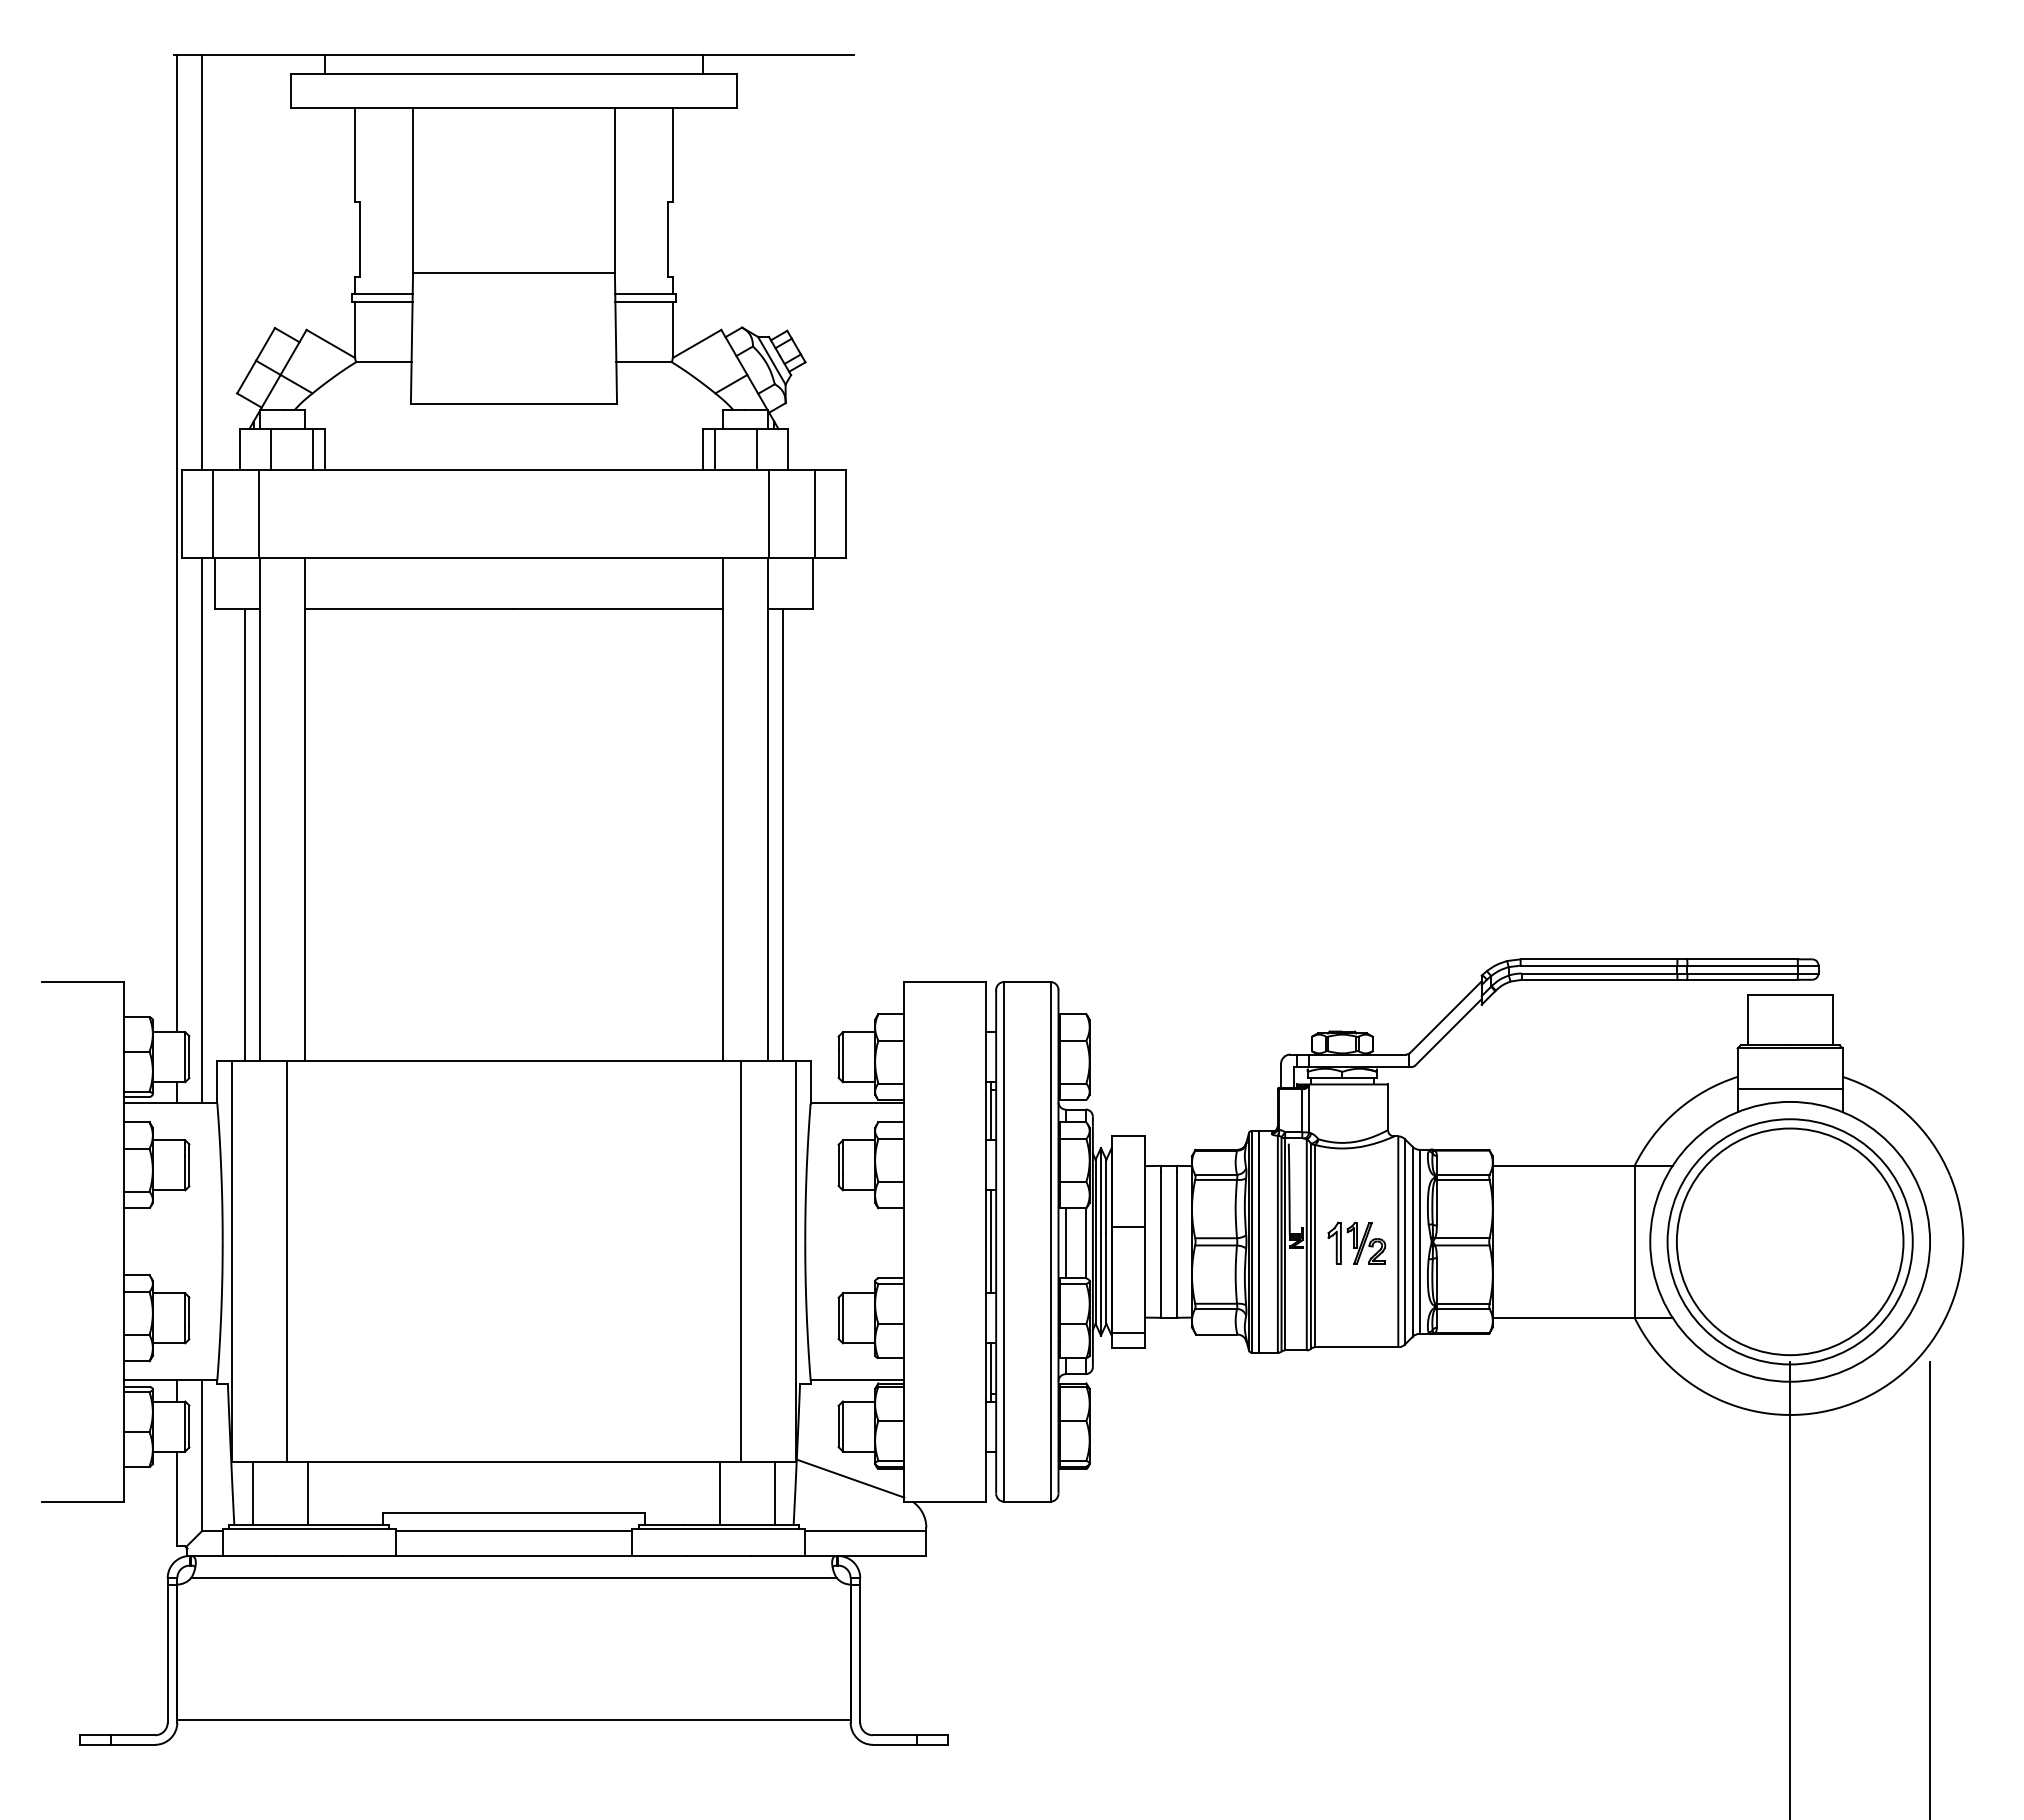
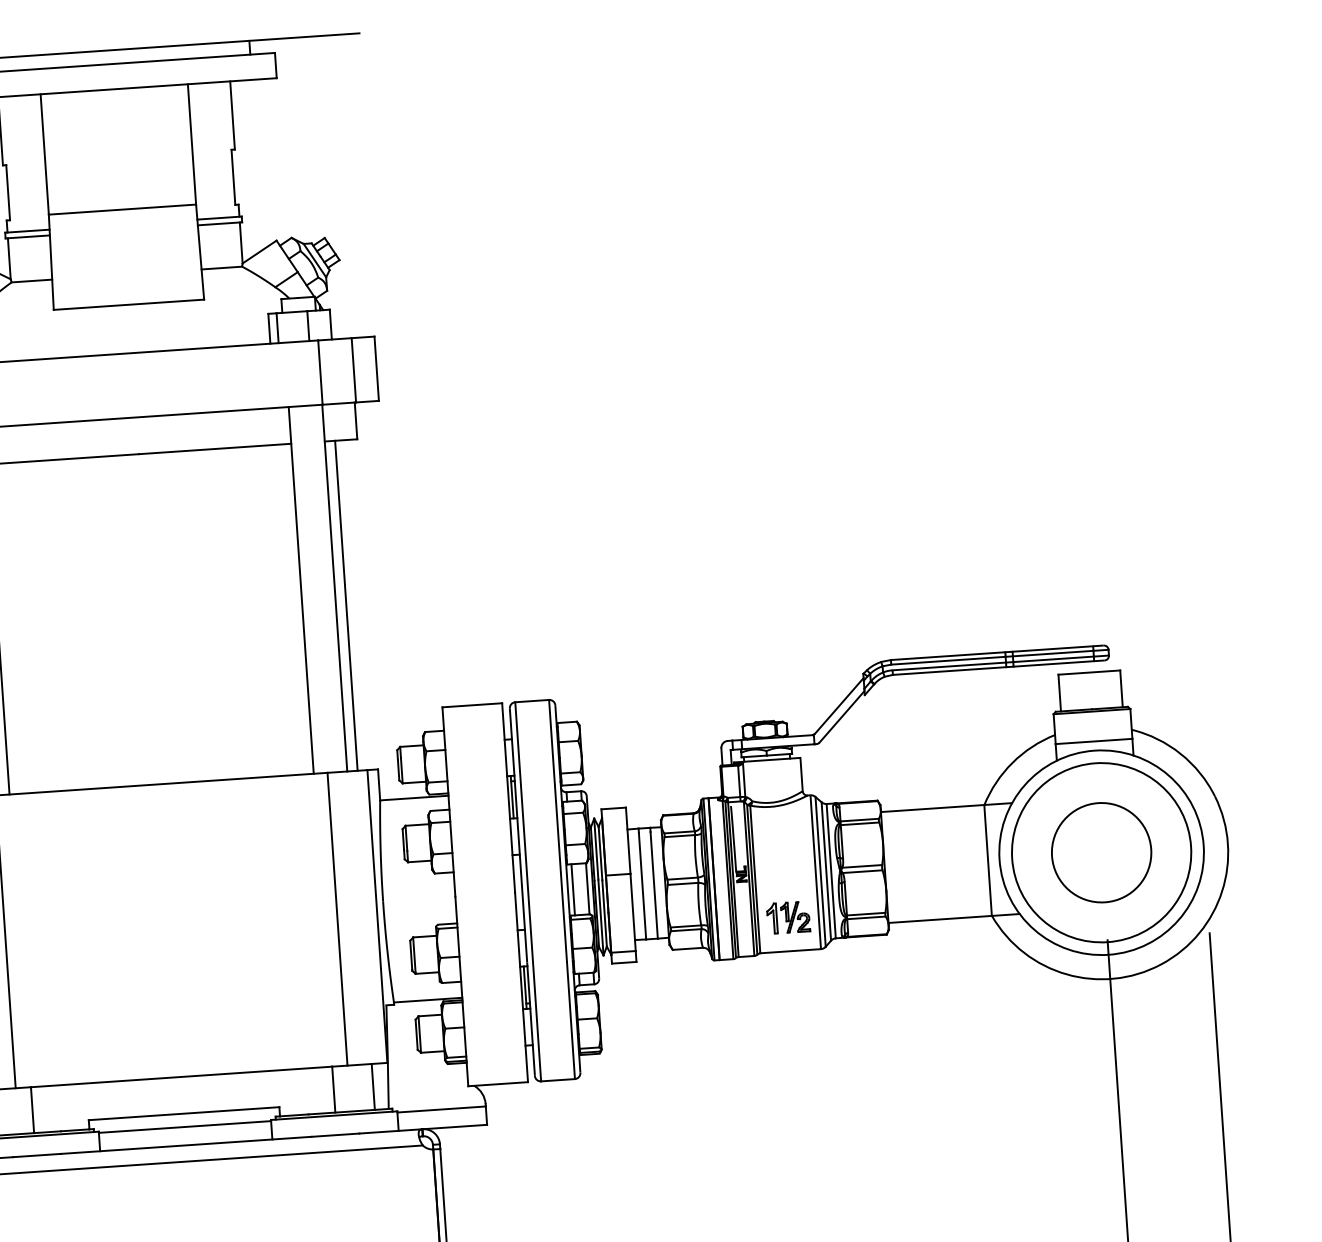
line: (991, 1241) -> (518, 892), removed
circle: (1789, 1241) -> (1101, 852), size x0.6
part: (1356, 1242) -> (788, 917), moved
line: (850, 1478) -> (427, 1072), removed

